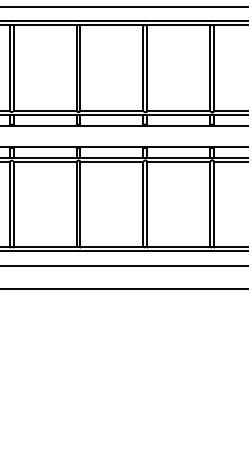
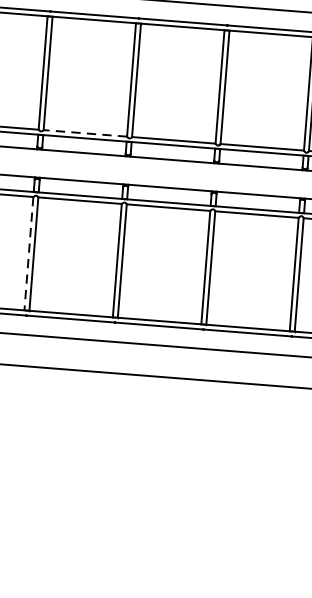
line: (45, 110) -> (85, 132), solid -> dashed
line: (9, 204) -> (28, 253), solid -> dashed

